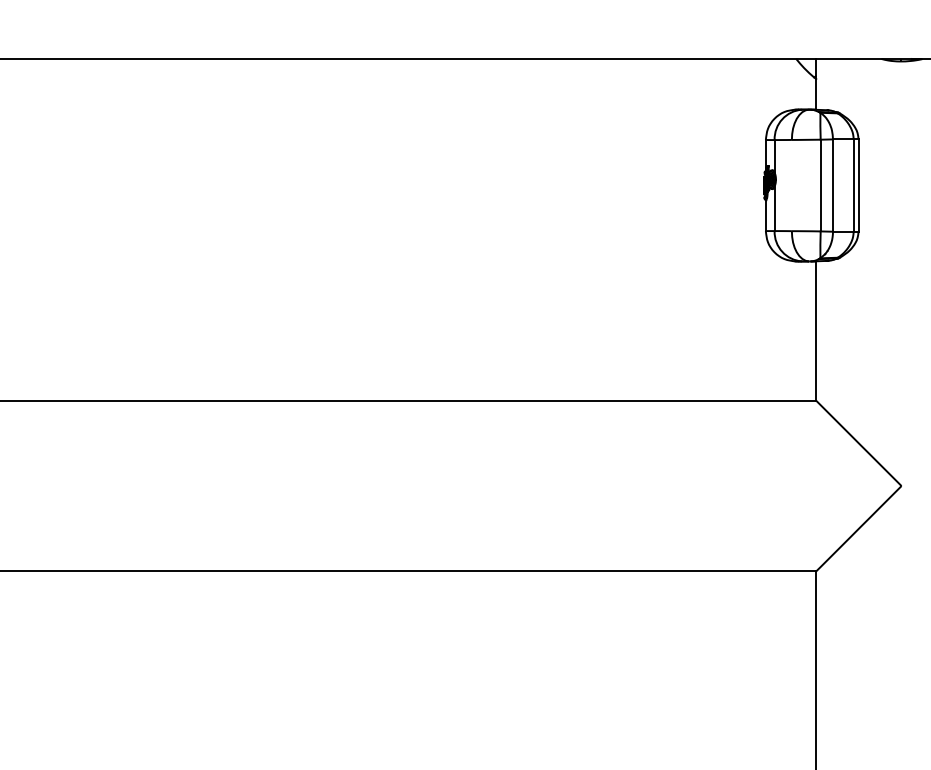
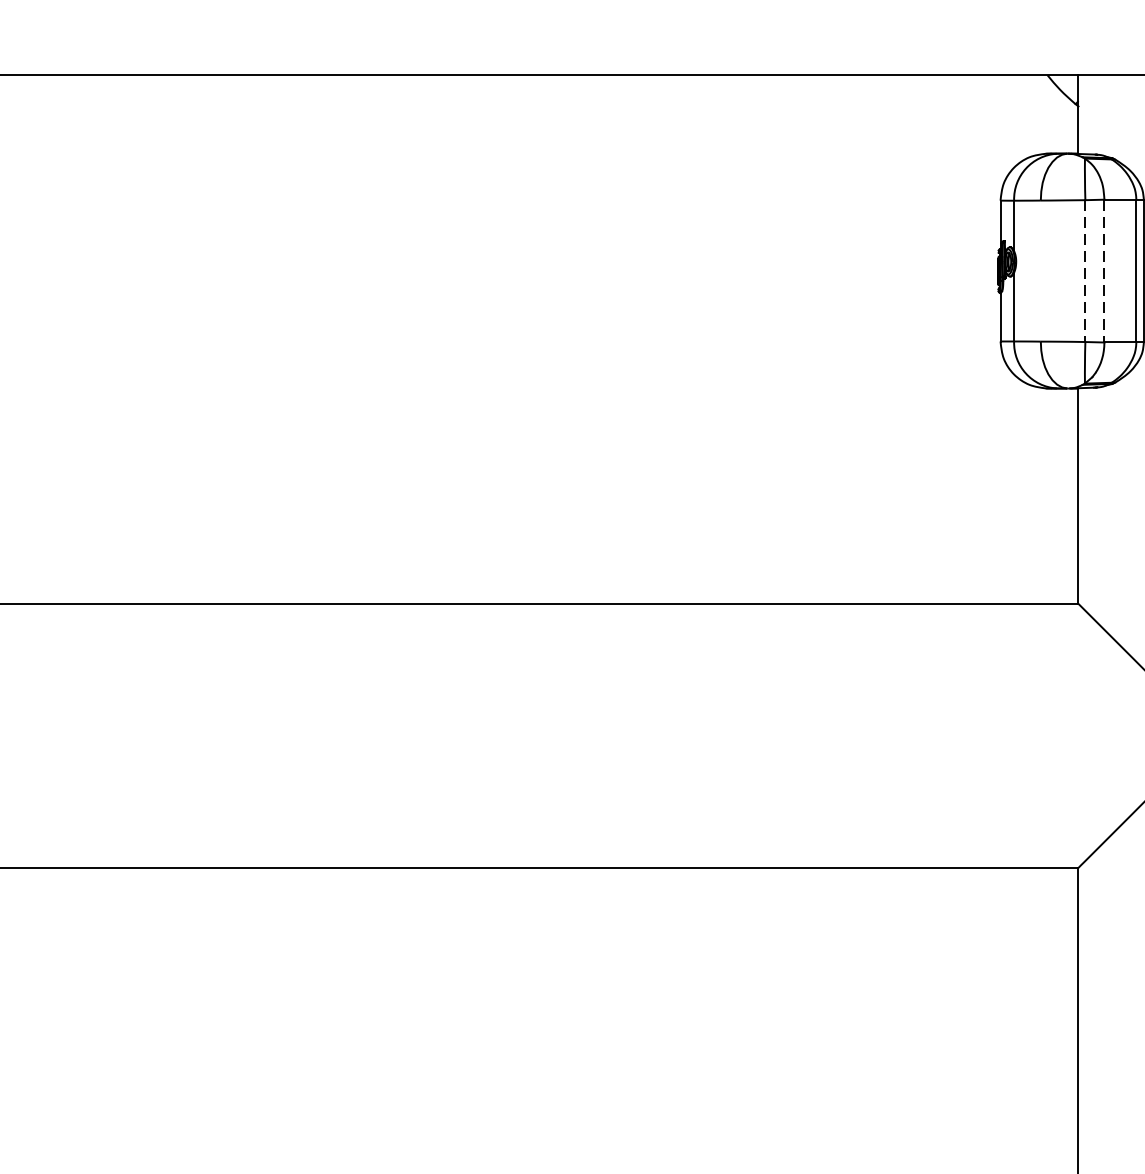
line: (820, 185) -> (1085, 270), solid -> dashed
line: (833, 186) -> (1105, 272), solid -> dashed

